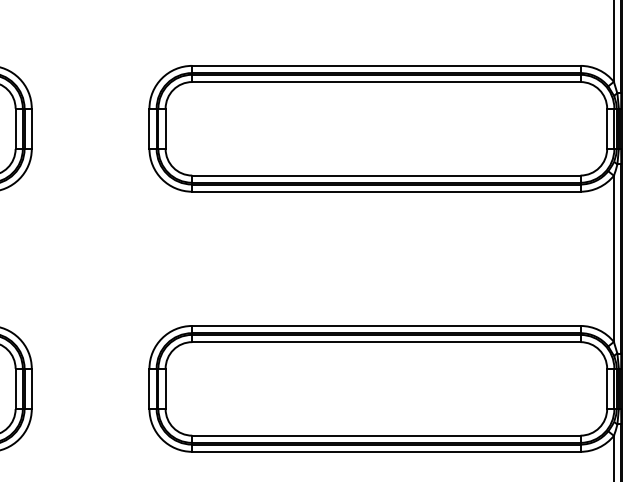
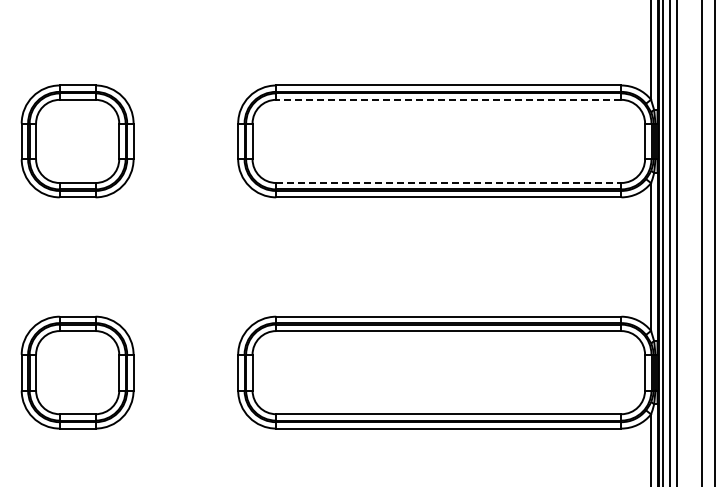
line: (386, 81) -> (448, 99), solid -> dashed
line: (386, 176) -> (448, 183), solid -> dashed

